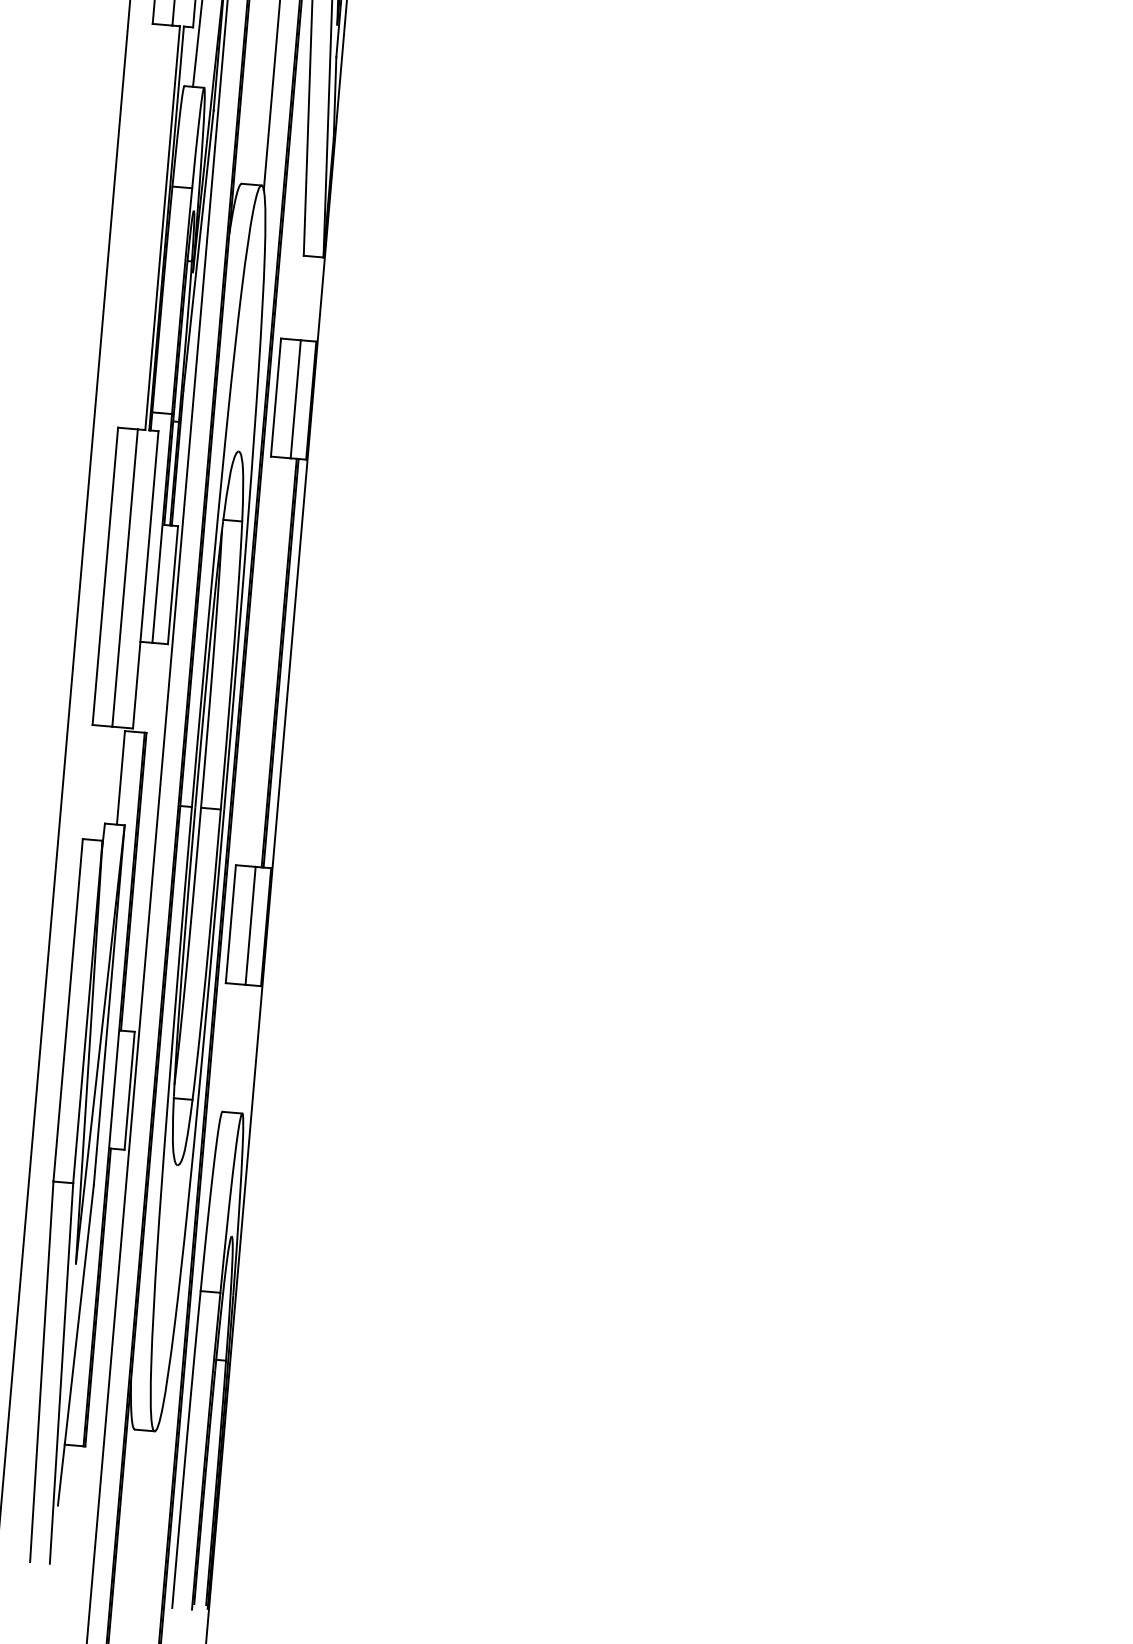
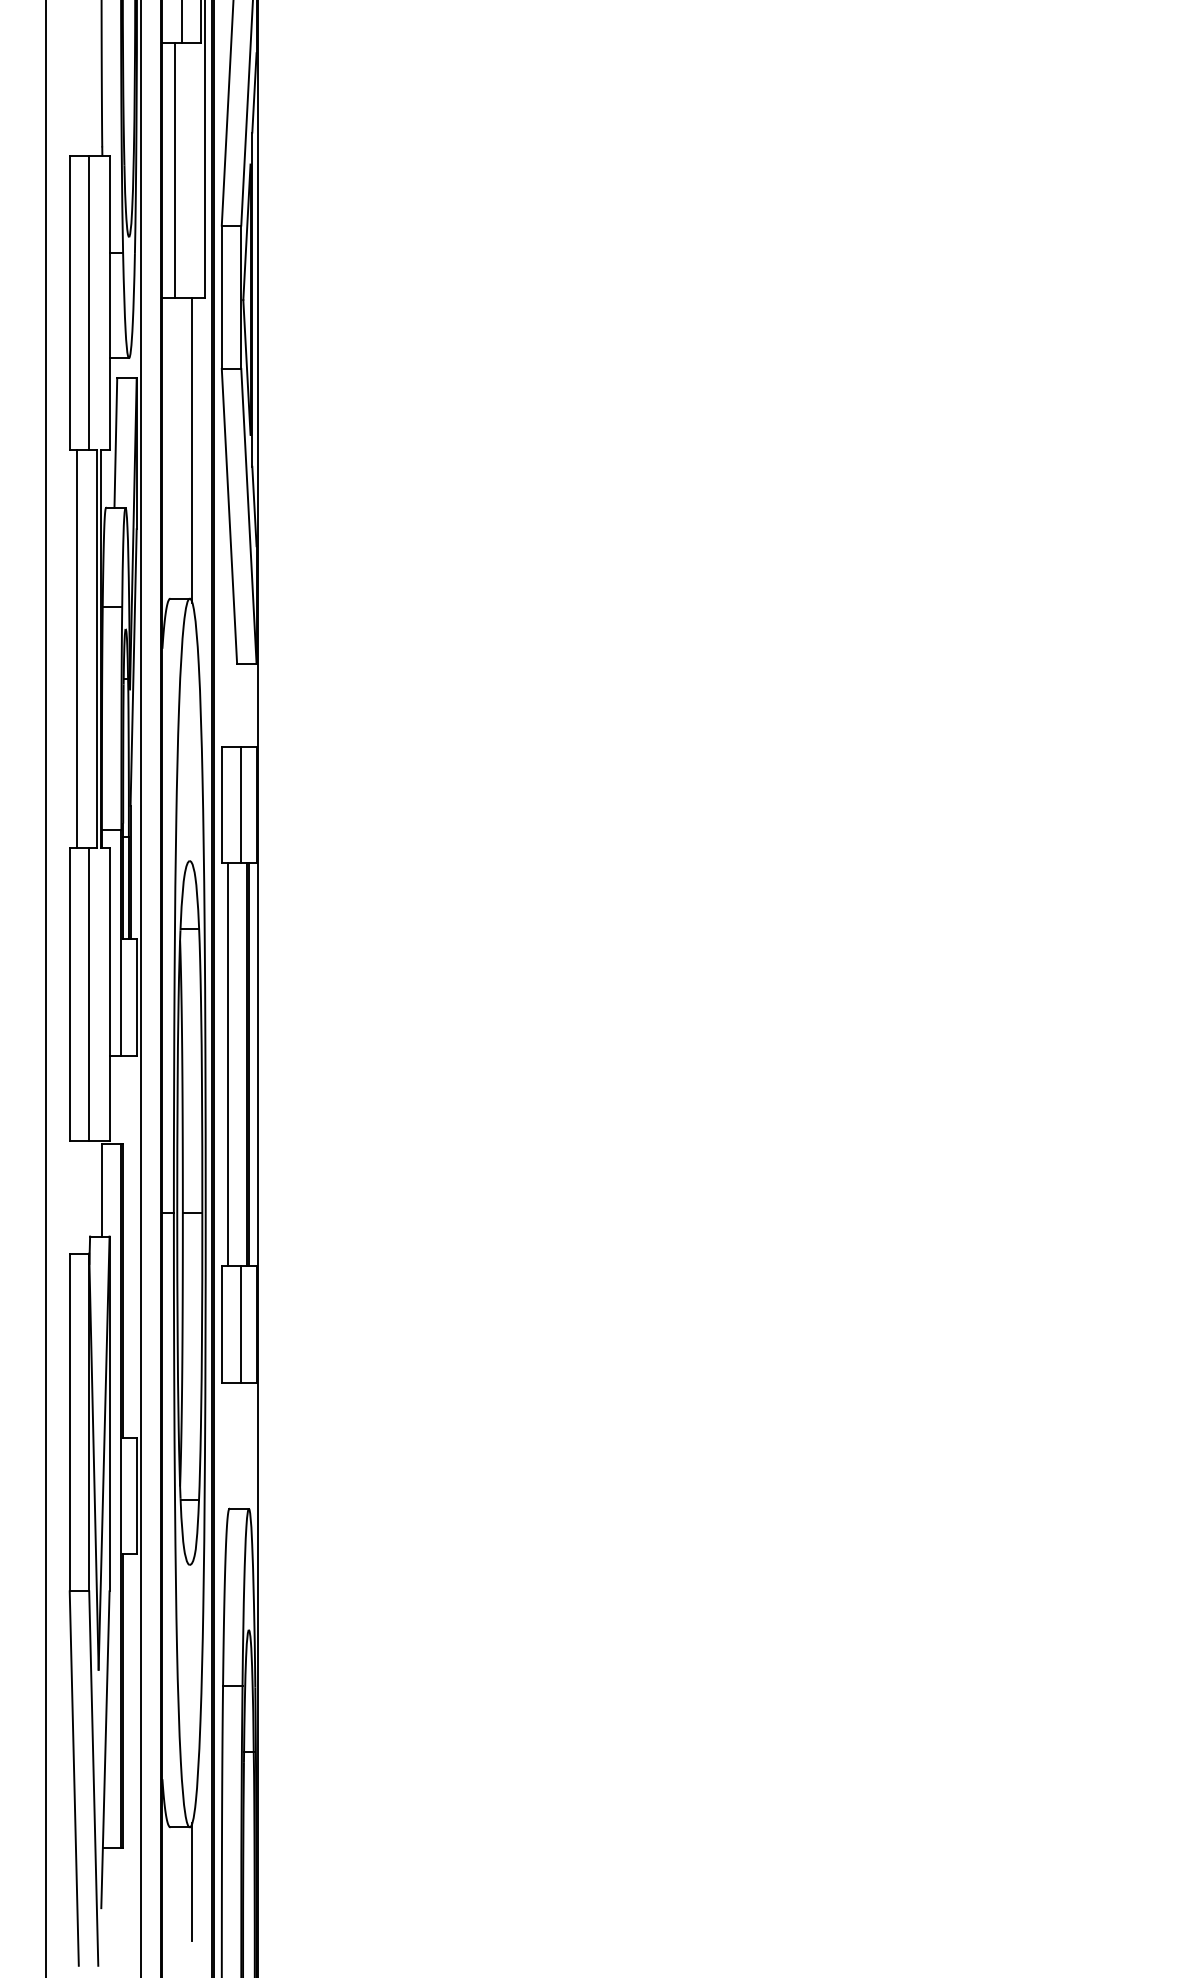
line: (143, 226) -> (77, 648), added
line: (259, 661) -> (227, 1064), added
line: (152, 1486) -> (192, 1881), added

